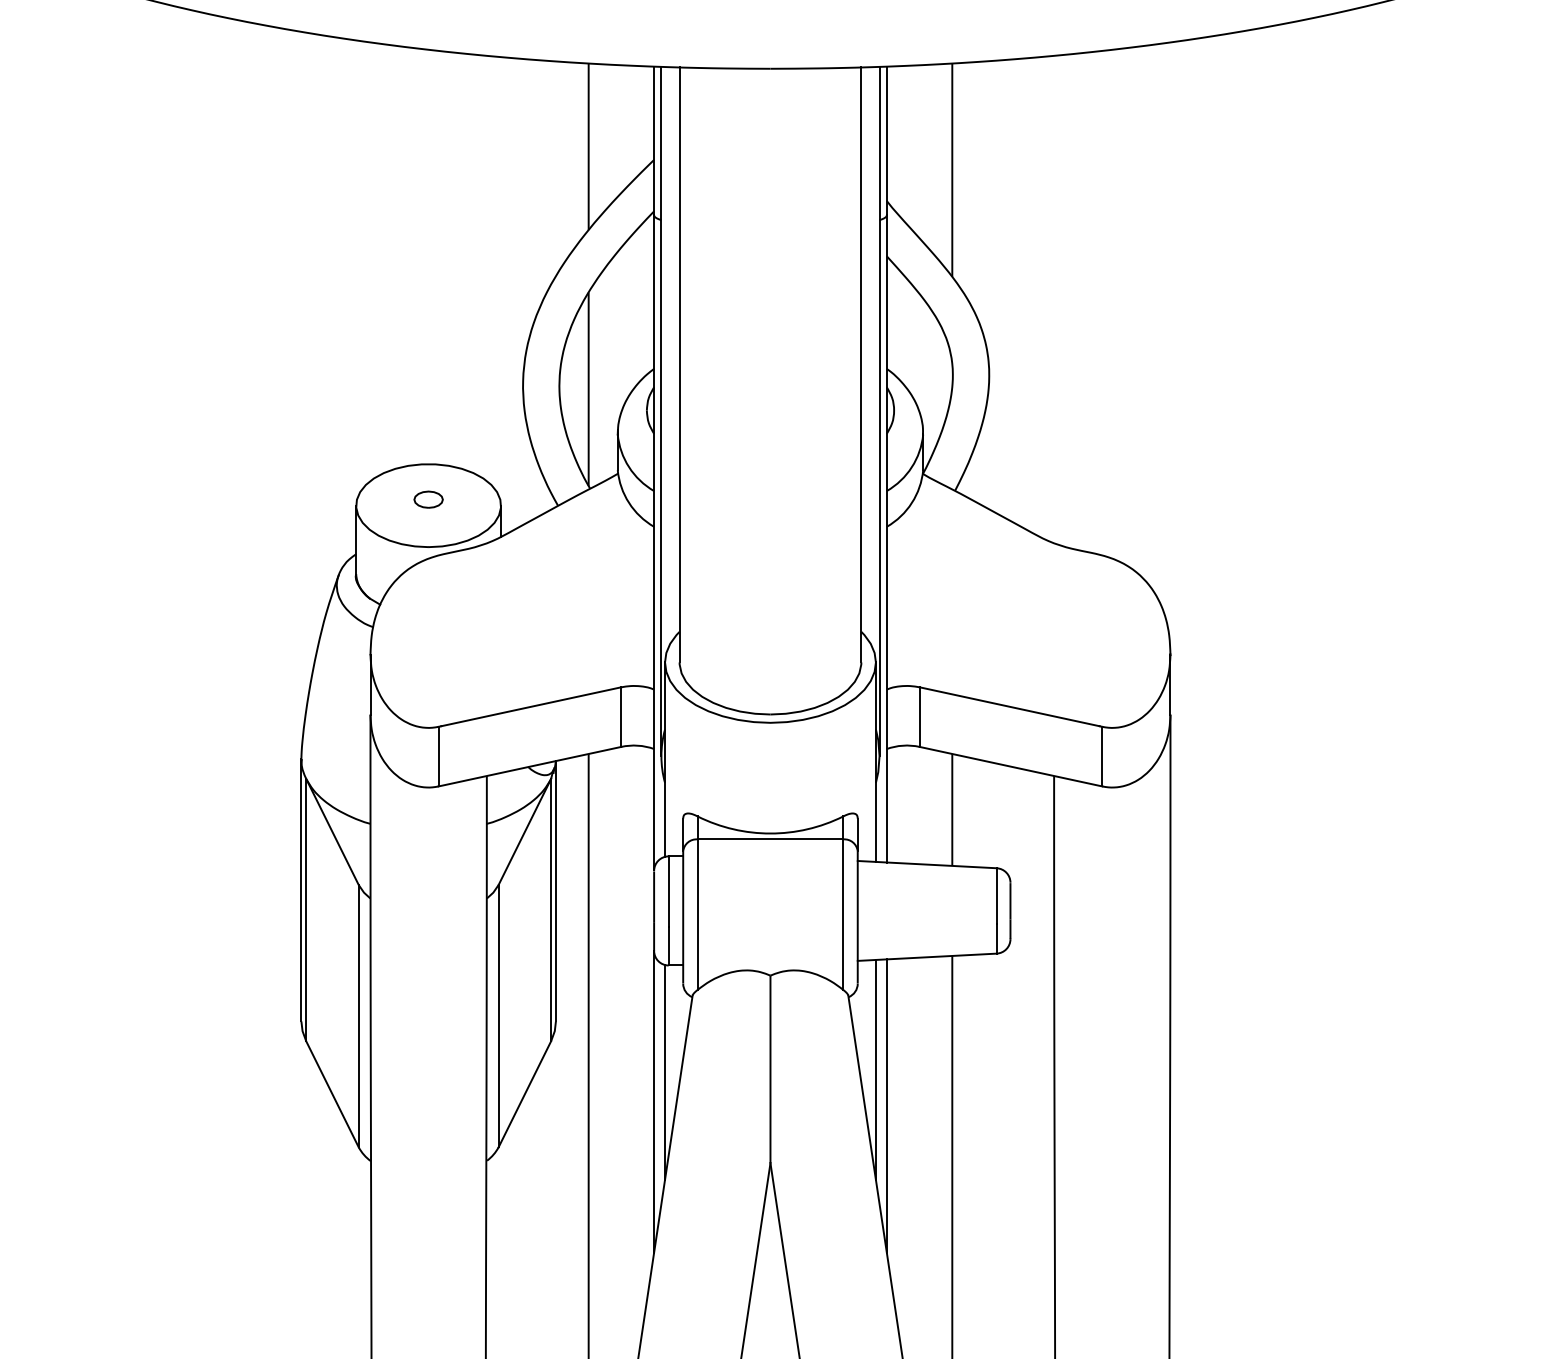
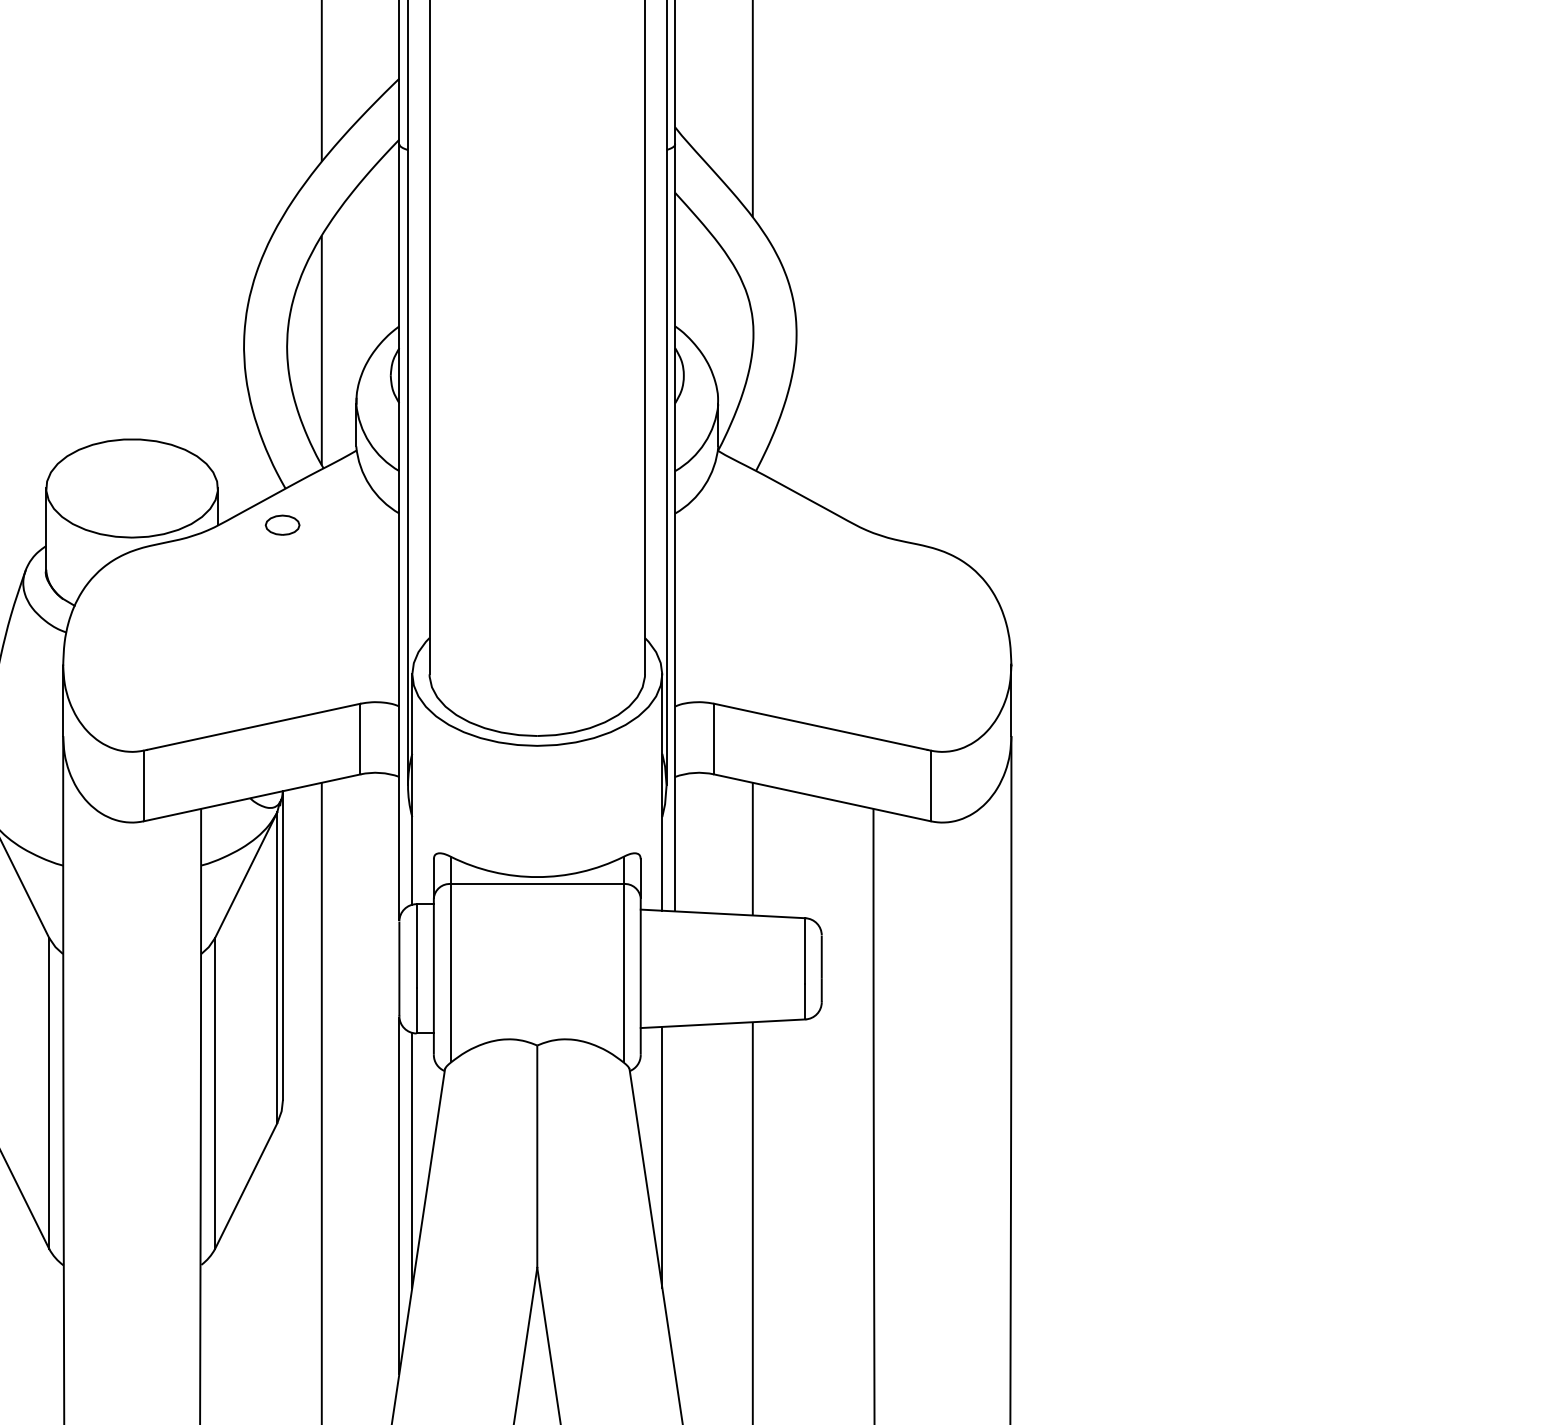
part: (428, 499) -> (282, 525), moved
line: (886, 1105) -> (674, 1199), removed

